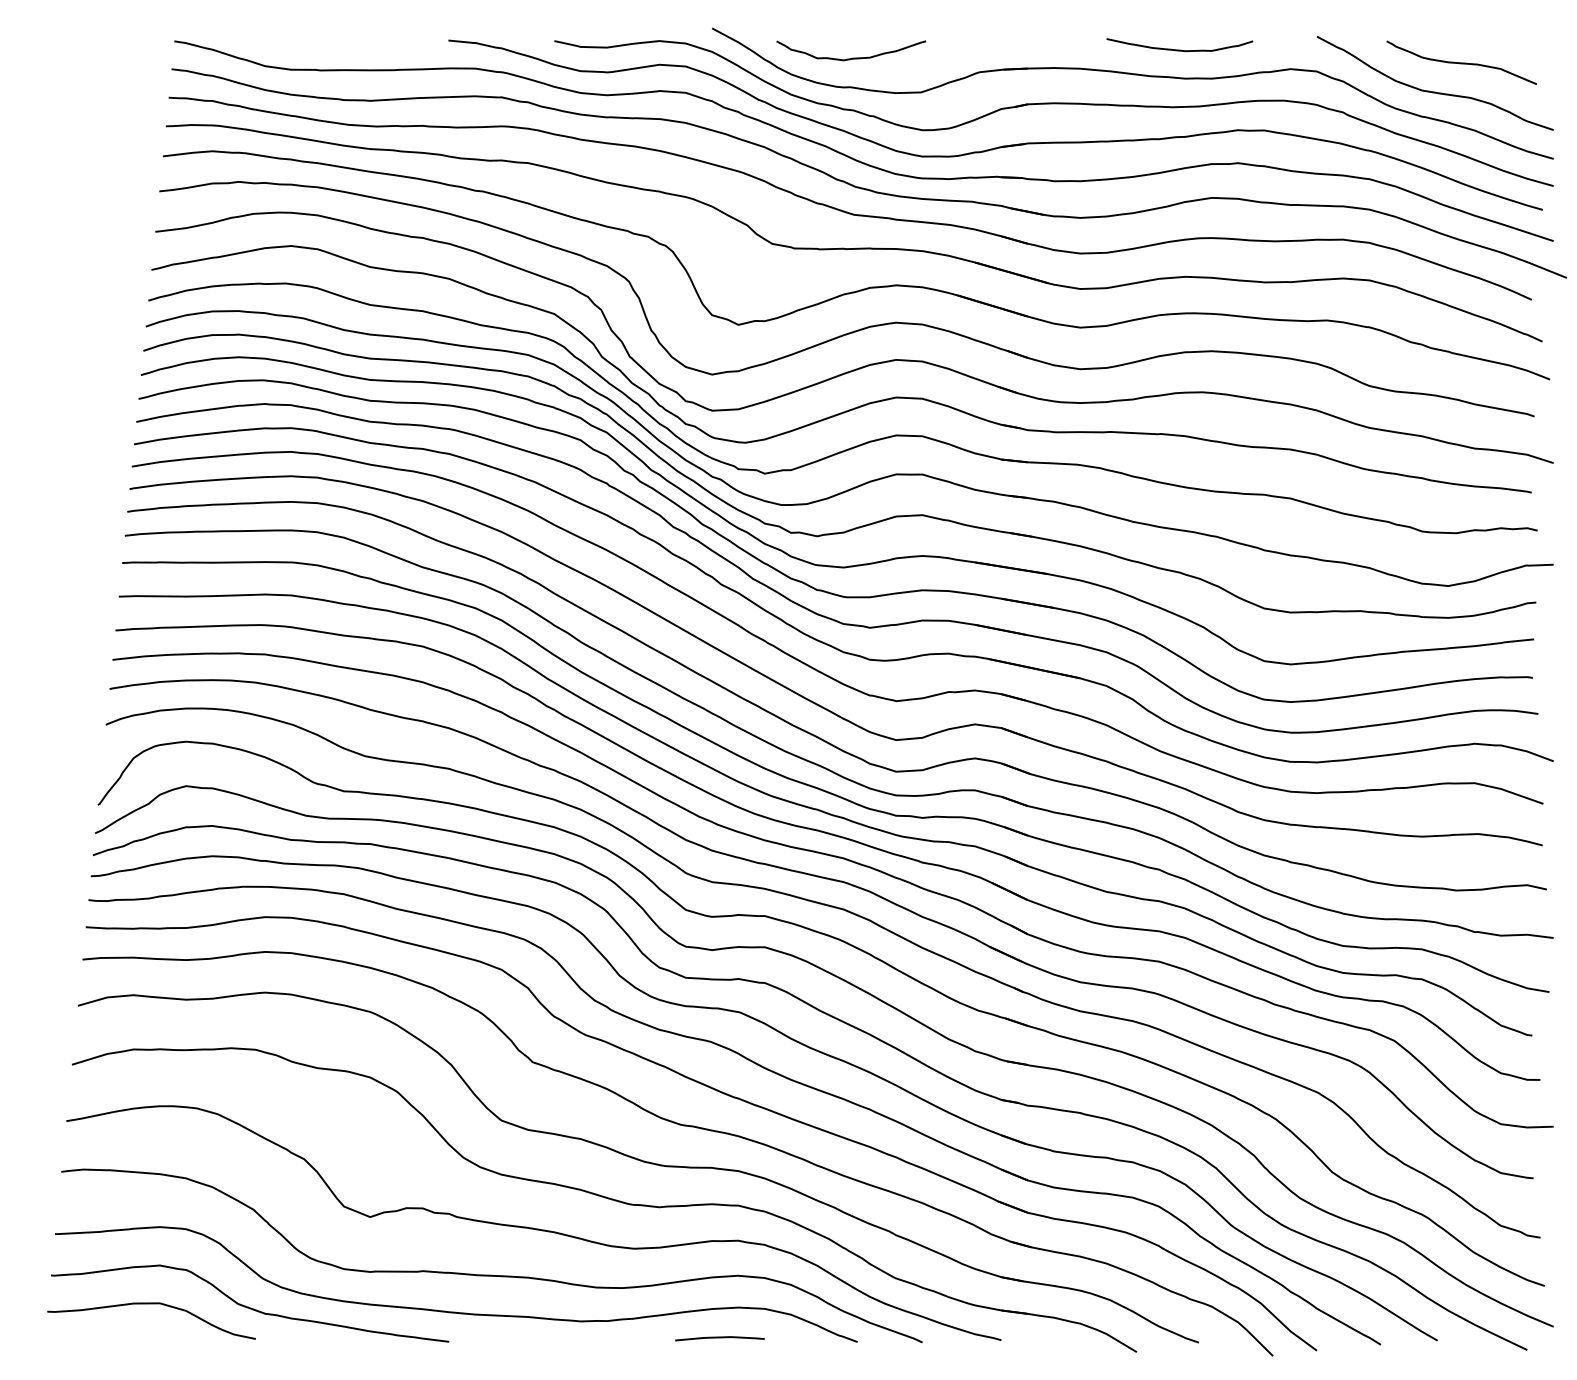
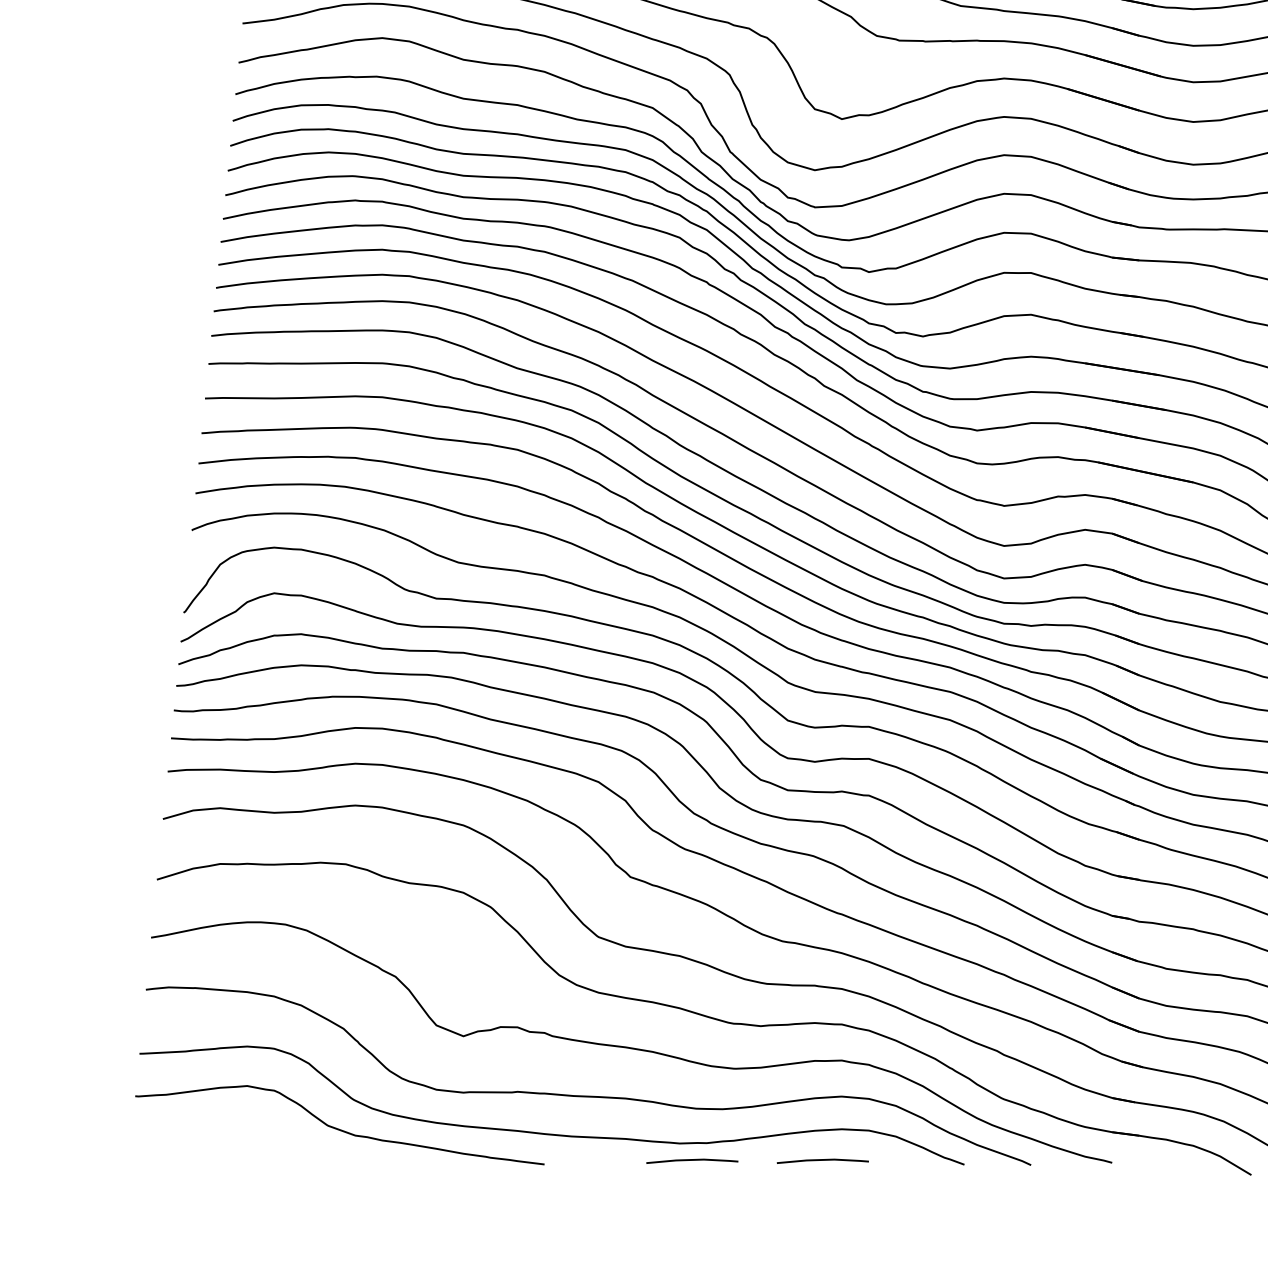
curve: (151, 1304) -> (238, 1126), removed
line: (592, 1338) -> (691, 1161), added

